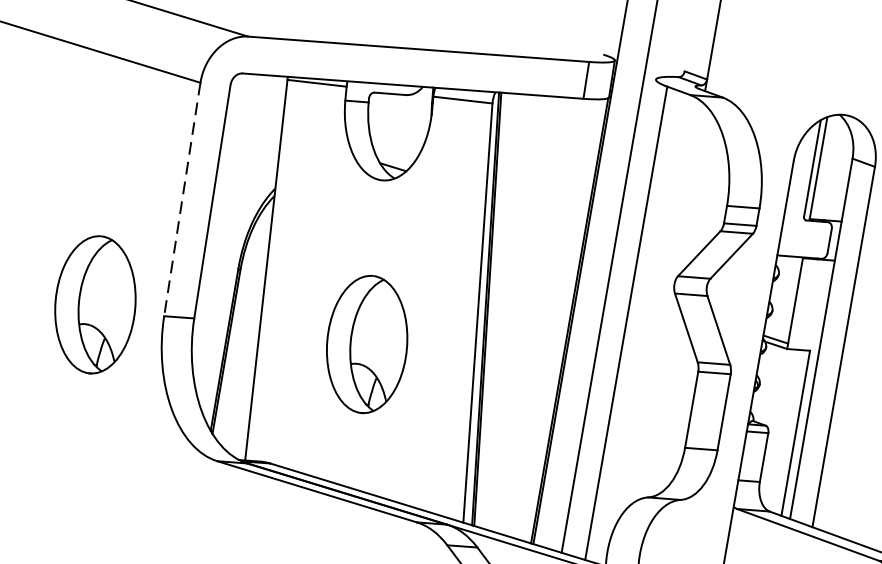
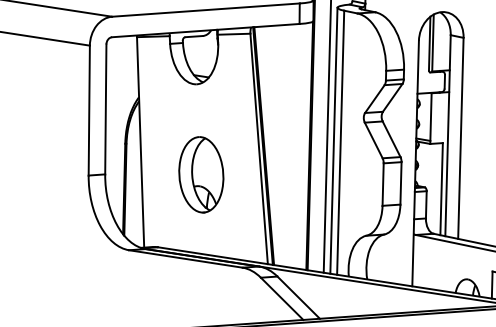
line: (182, 199) -> (89, 110), dashed -> solid
part: (95, 304) -> (50, 174), removed
line: (613, 317) -> (333, 140), added

